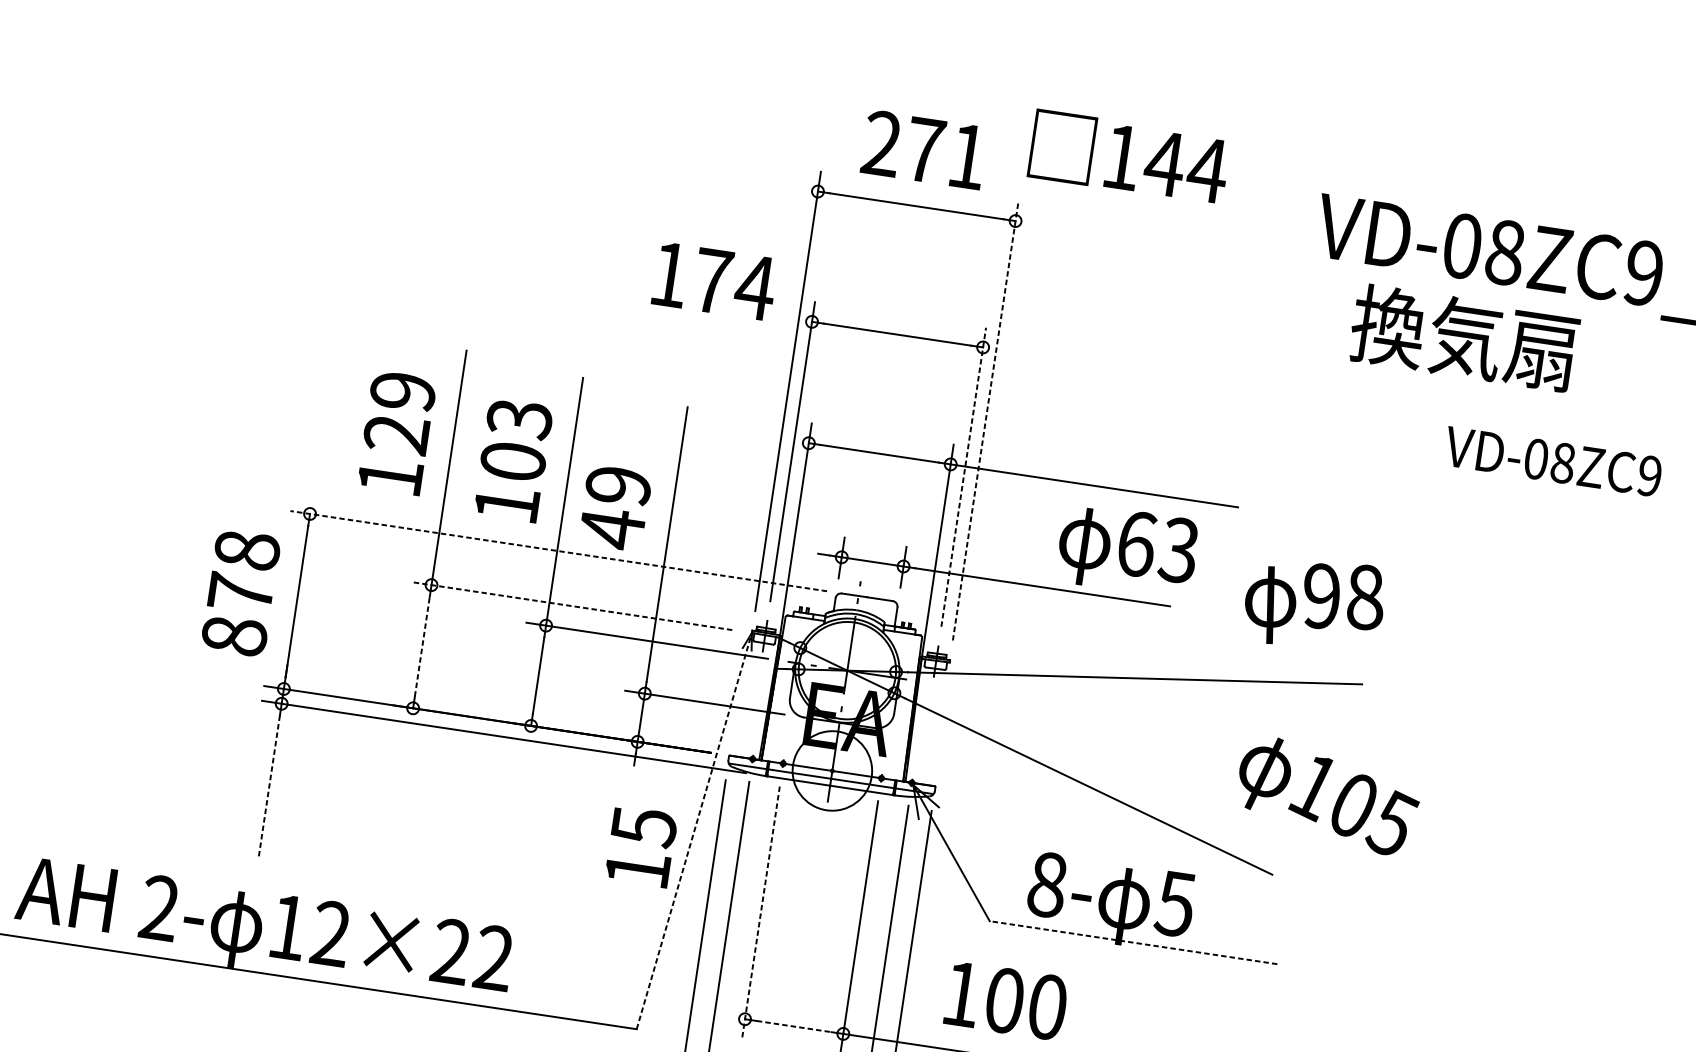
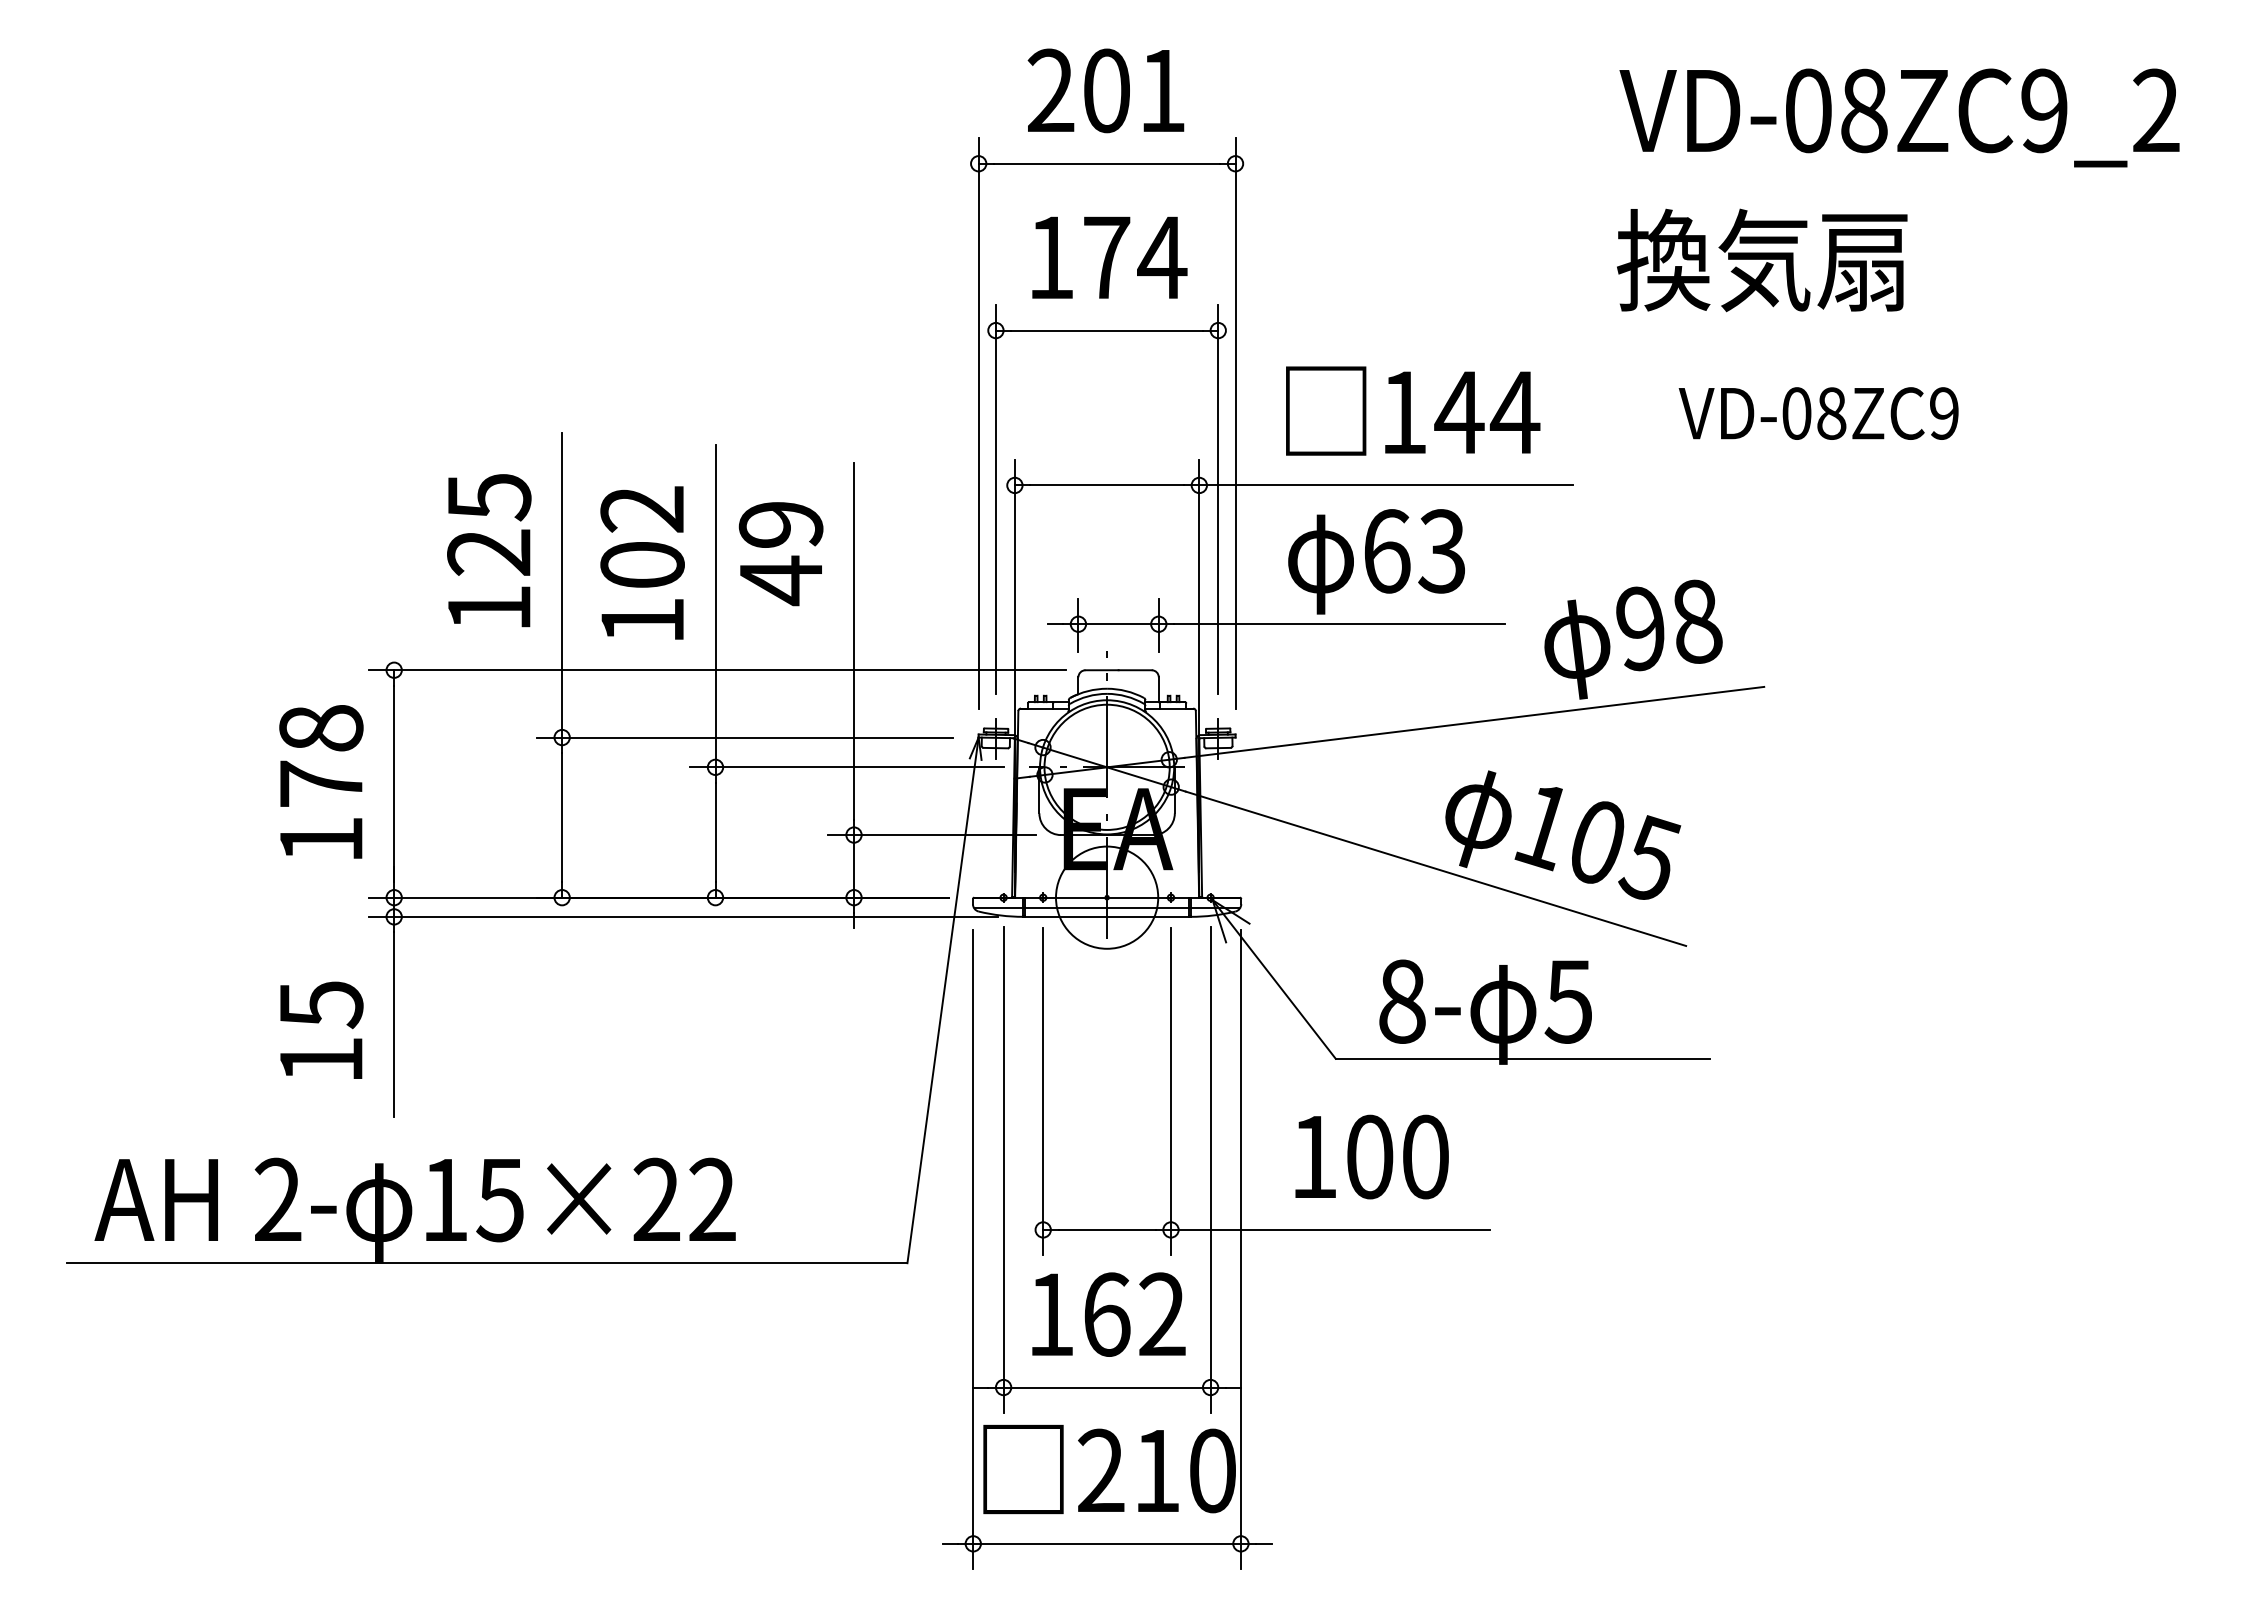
text: (925, 149) -> (1107, 90), 271 -> 201
text: (1129, 156) -> (1413, 410), moved
text: (714, 281) -> (1109, 257), moved
text: (1464, 338) -> (1762, 260), moved
text: (403, 392) -> (489, 497), 129 -> 125
text: (519, 418) -> (642, 509), 103 -> 102
line: (985, 420) -> (1235, 423), dashed -> solid
text: (1552, 461) -> (1818, 413), moved
line: (963, 476) -> (1218, 498), dashed -> solid
text: (614, 508) -> (780, 554), moved
text: (1127, 550) -> (1376, 561), moved
line: (558, 551) -> (717, 670), dashed -> solid
text: (1314, 603) -> (1633, 639), moved
line: (571, 606) -> (744, 737), dashed -> solid
text: (234, 635) -> (321, 839), 878 -> 178
line: (422, 646) -> (562, 817), dashed -> solid
line: (269, 786) -> (394, 1024), dashed -> solid
text: (1328, 795) -> (1563, 834), moved
line: (694, 830) -> (943, 999), dashed -> solid
text: (641, 846) -> (321, 1029), moved
line: (761, 912) -> (1043, 1091), dashed -> solid
text: (330, 933) -> (499, 1199), 12×22 -> 15×22
line: (1133, 942) -> (1522, 1058), dashed -> solid
line: (794, 1026) -> (1107, 1229), dashed -> solid

